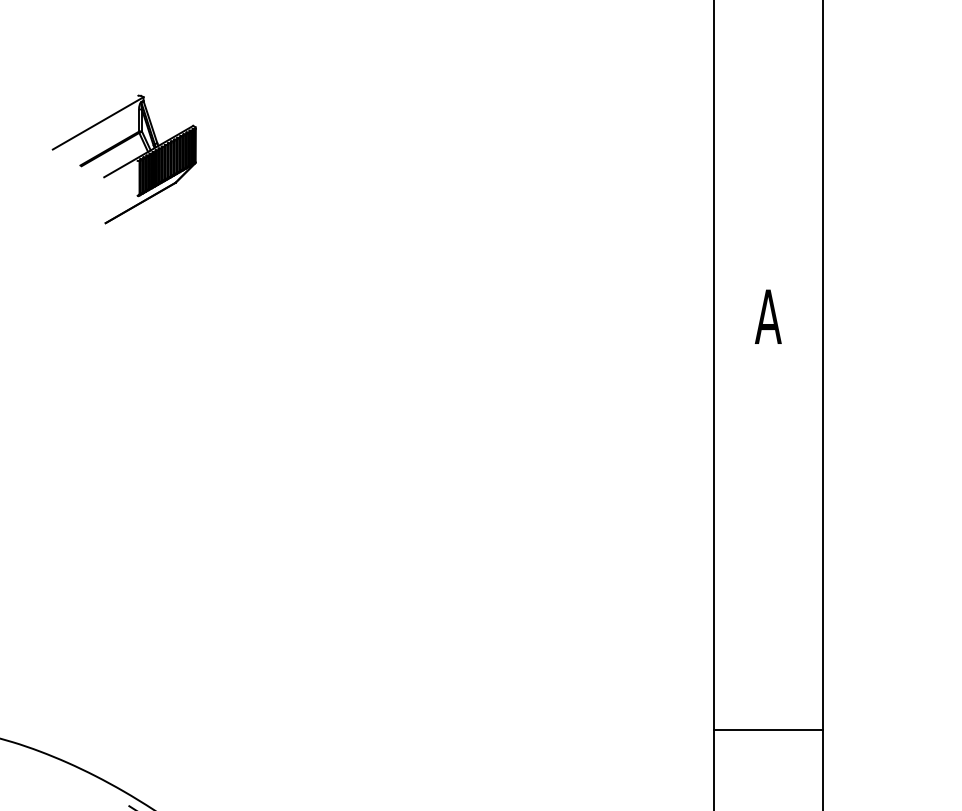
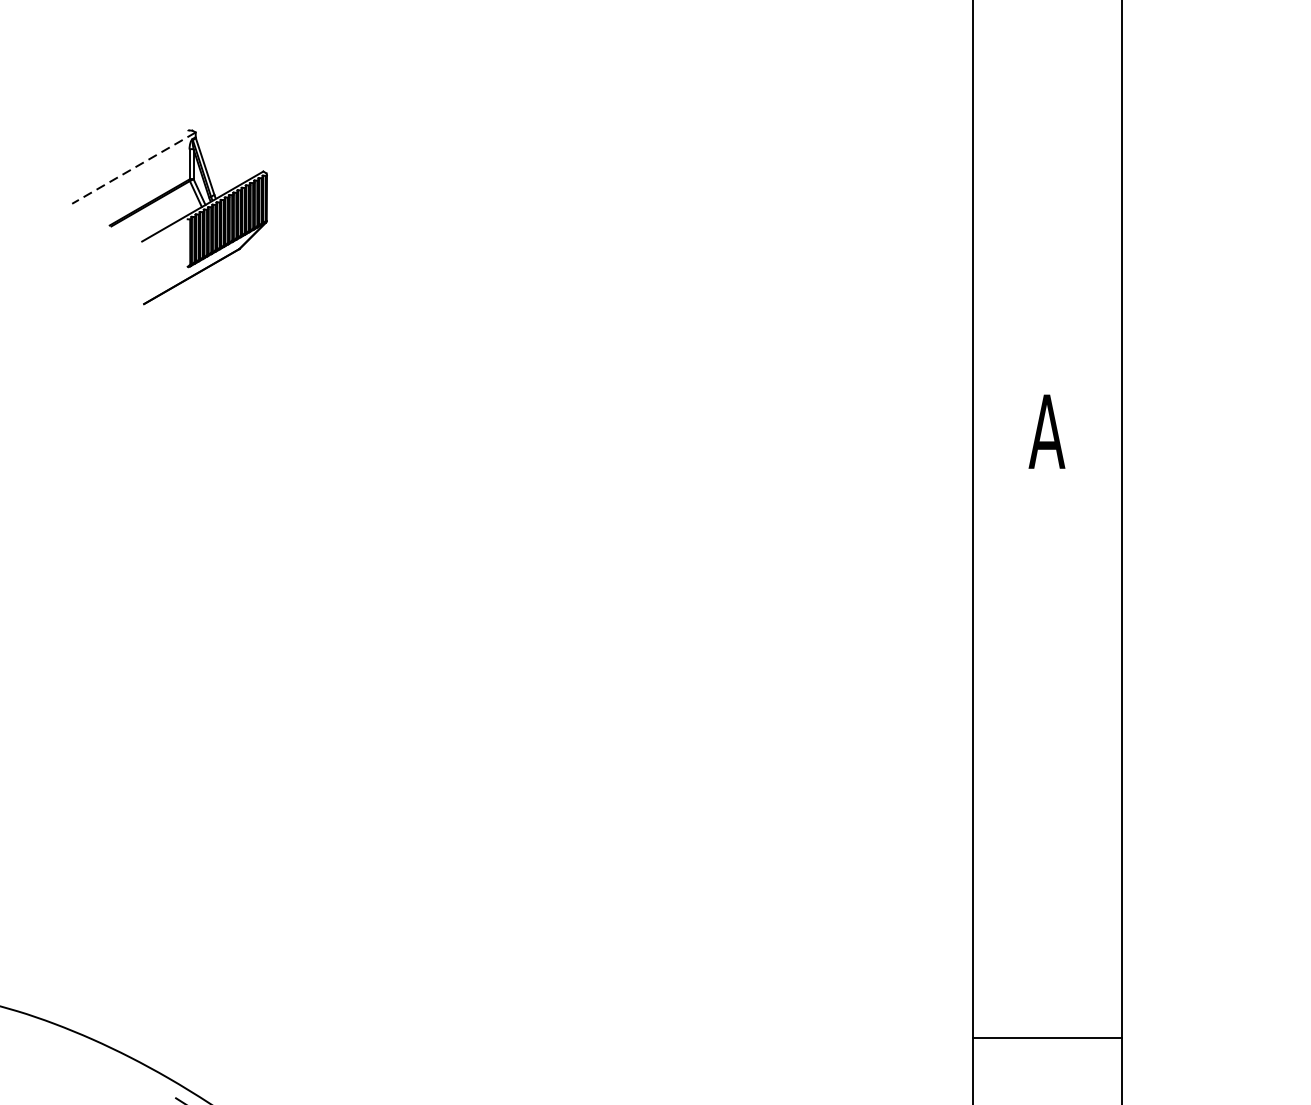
line: (97, 123) -> (132, 168), solid -> dashed
line: (768, 729) -> (1047, 1037), moved

